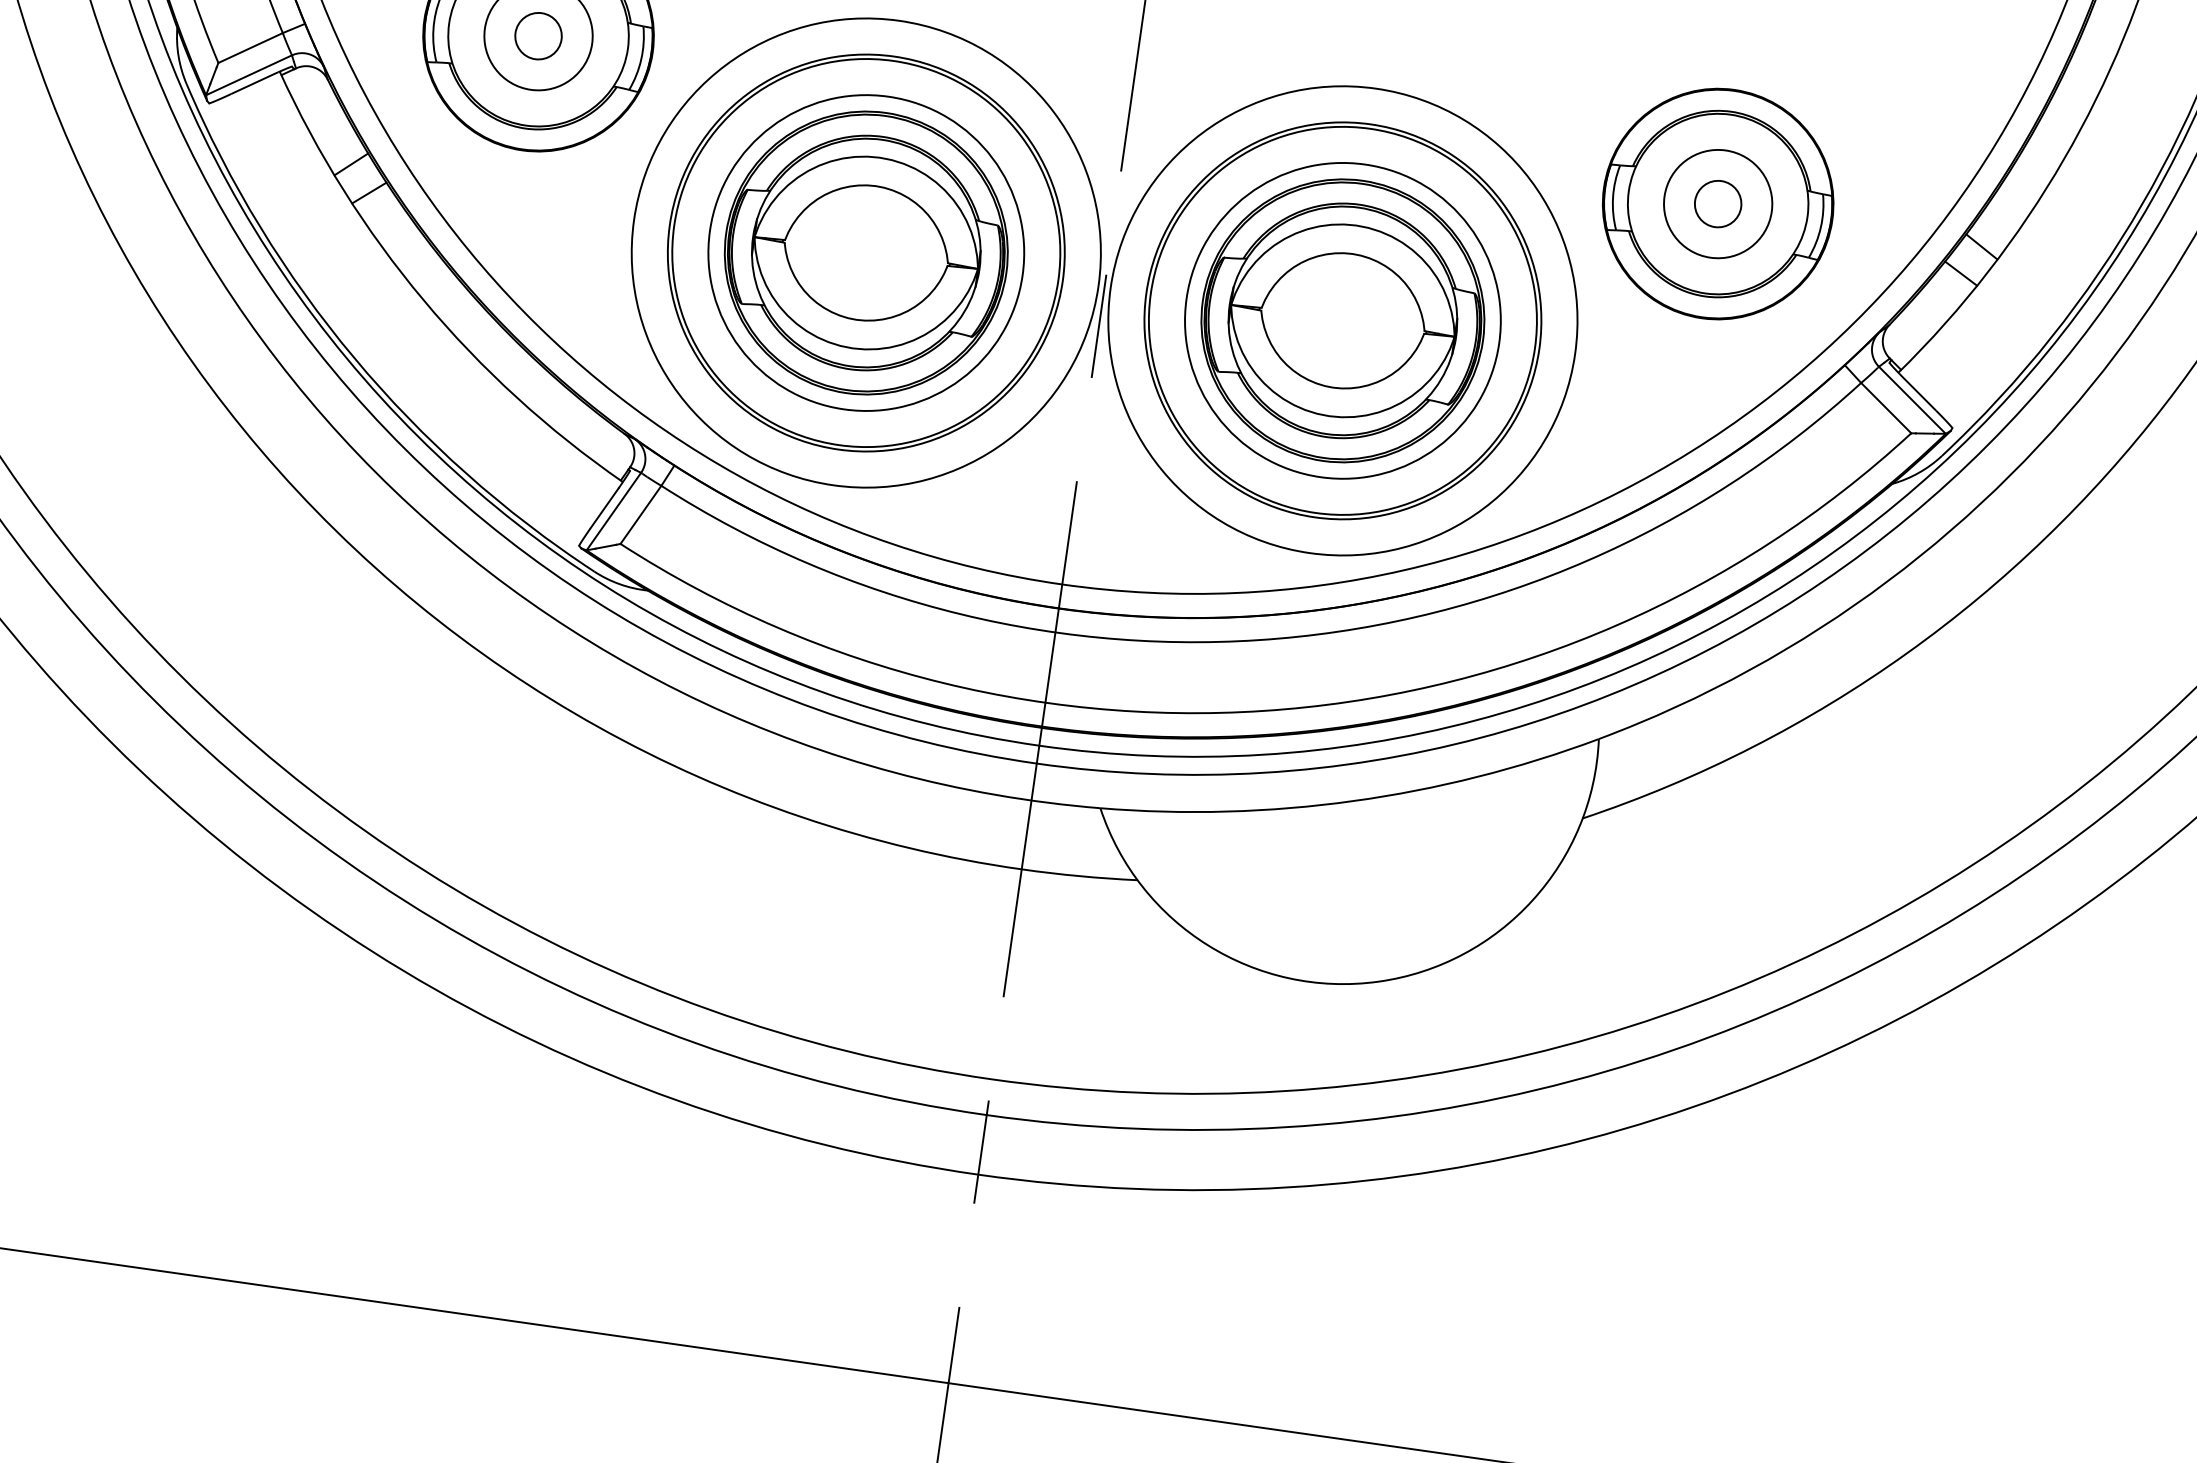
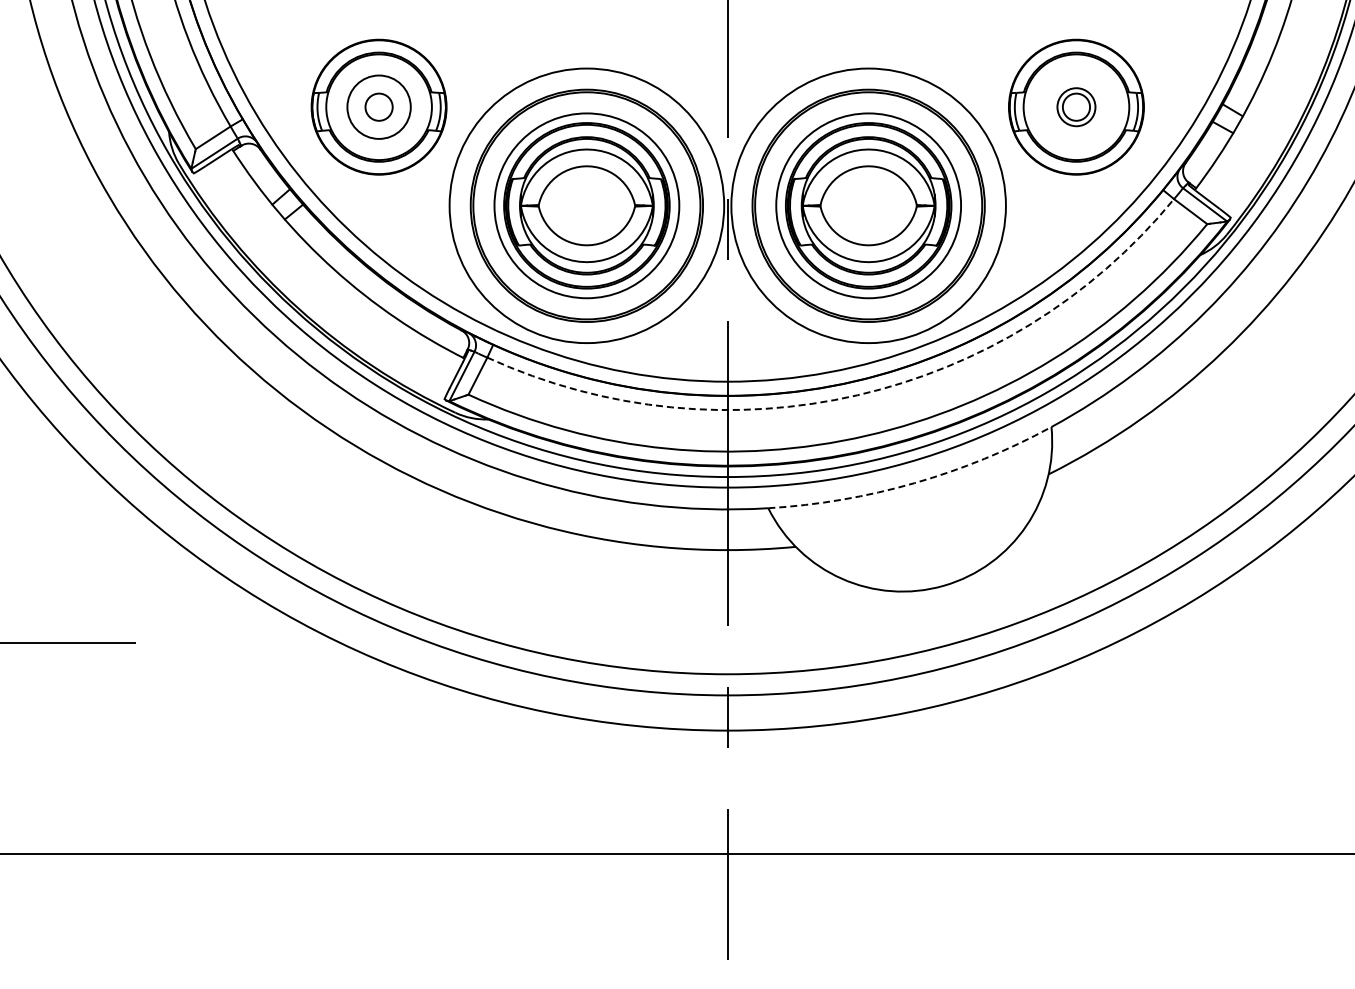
circle: (1718, 202) -> (1076, 106), size x0.6
arc: (1278, 639) -> (857, 395), solid -> dashed
arc: (1353, 801) -> (914, 483), solid -> dashed

